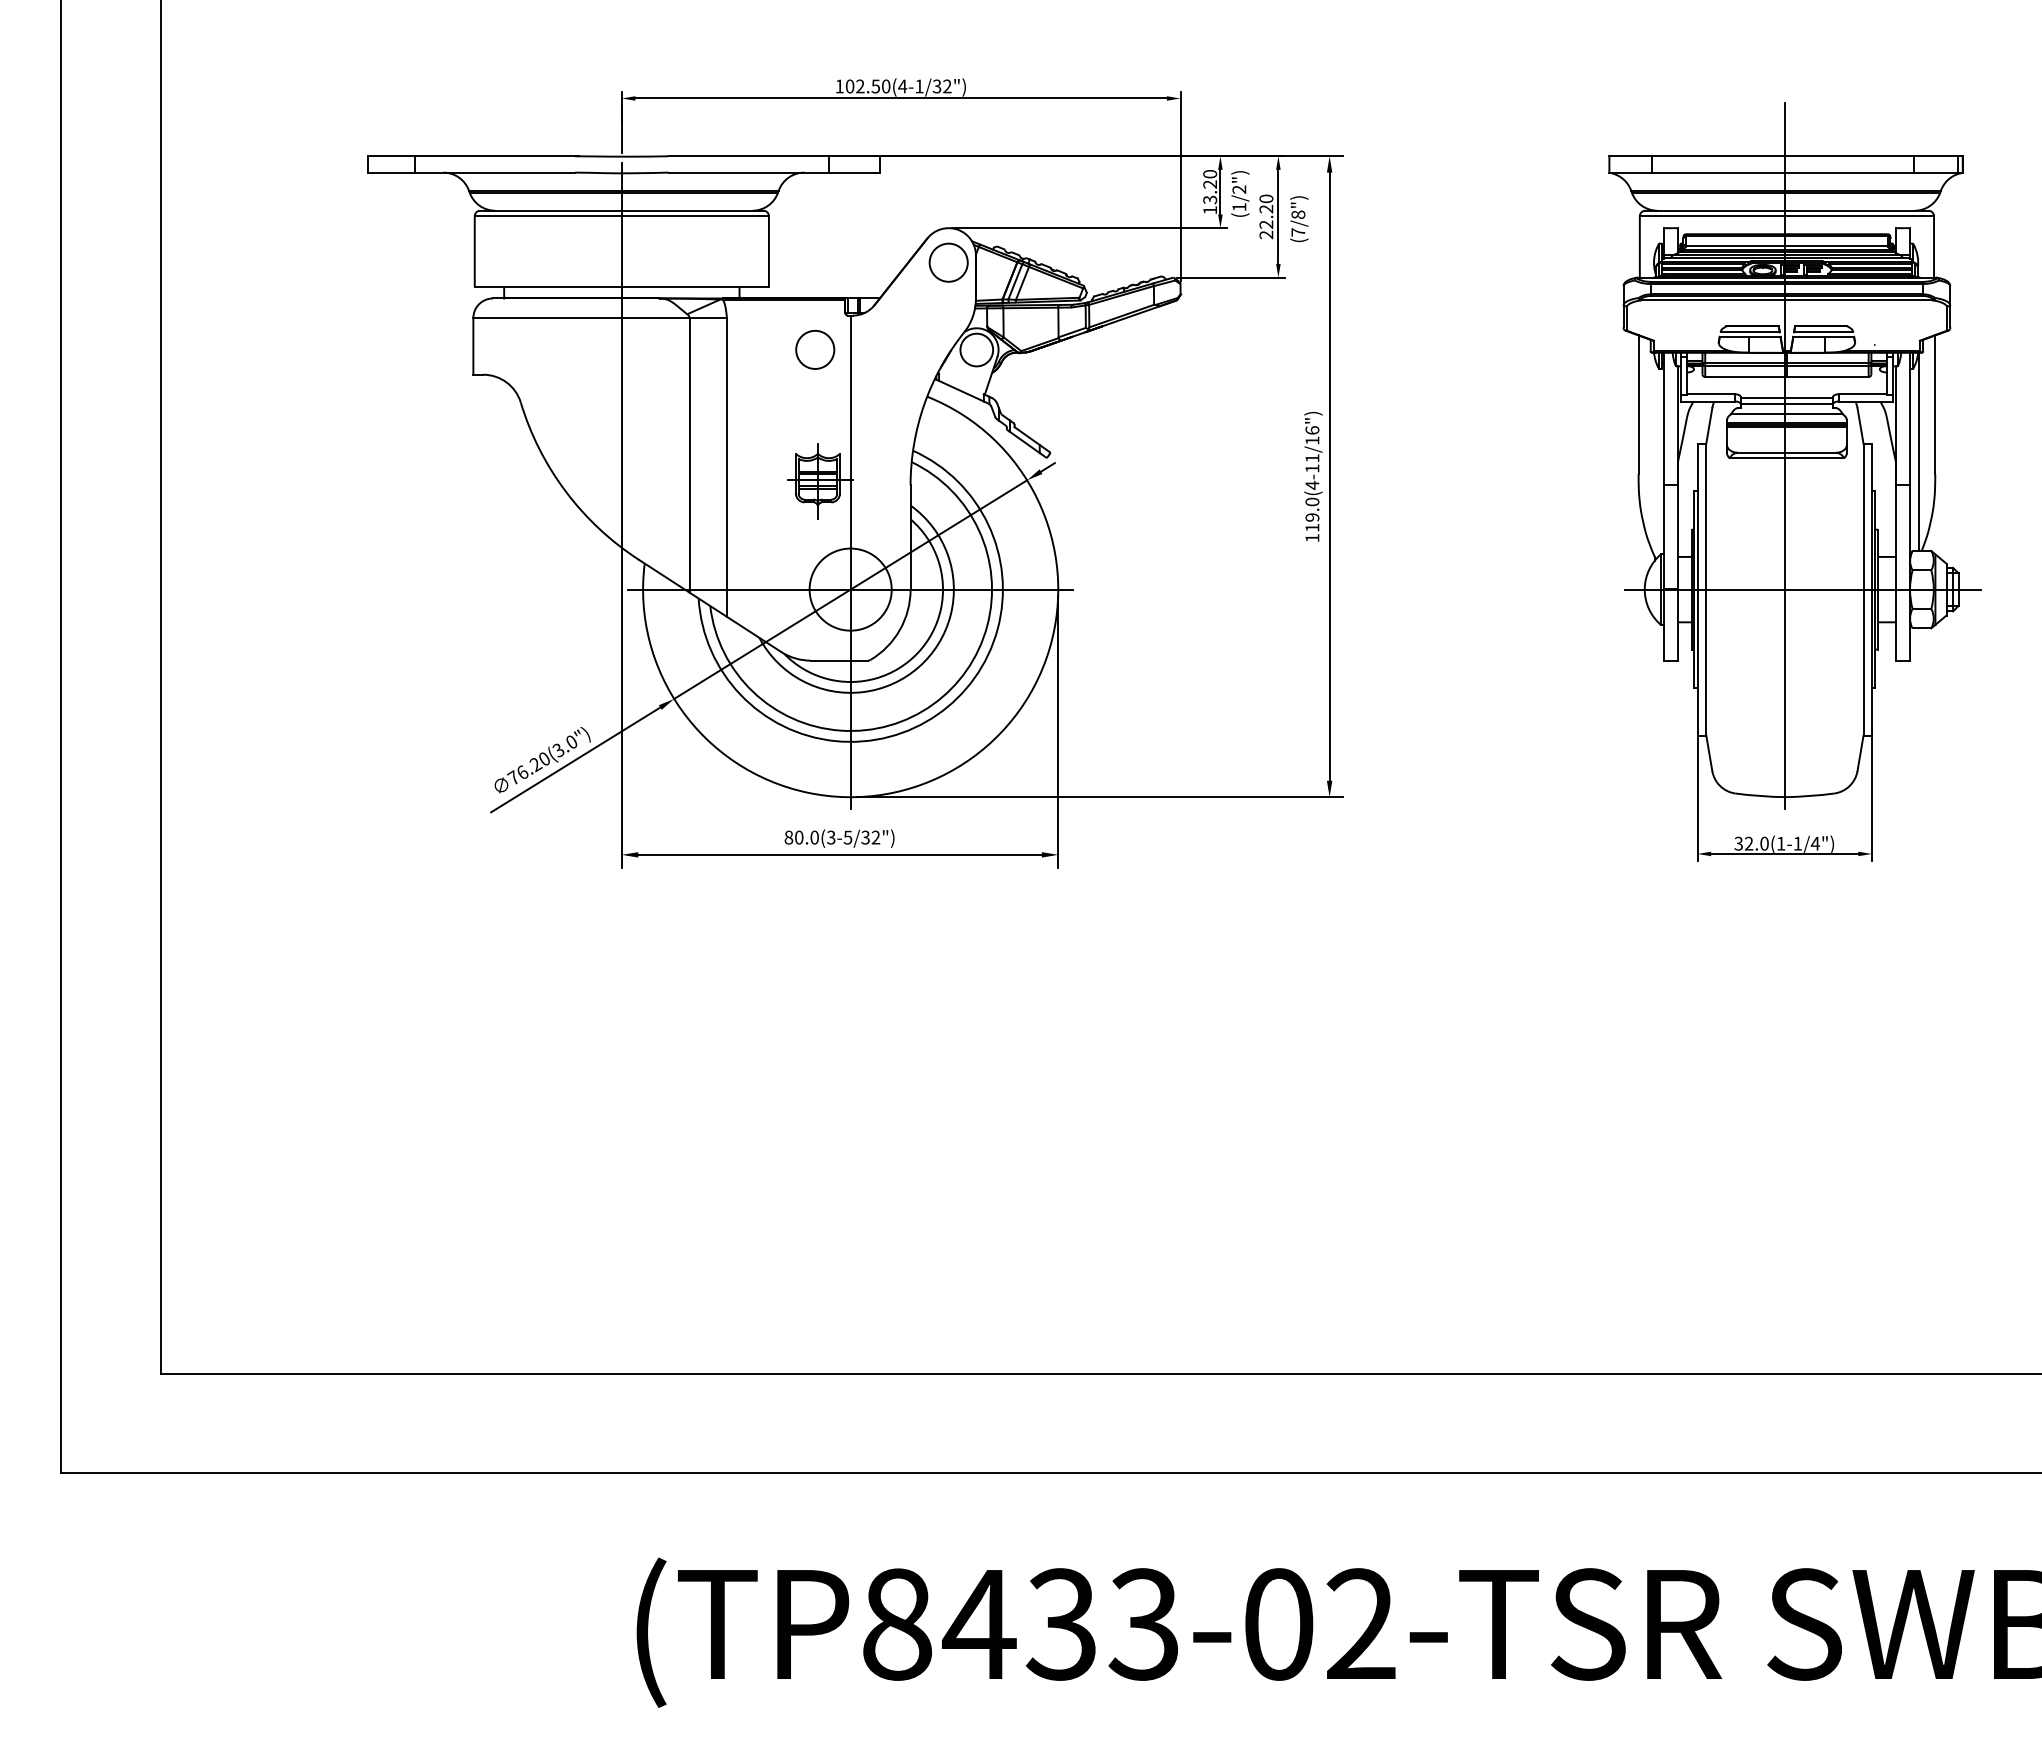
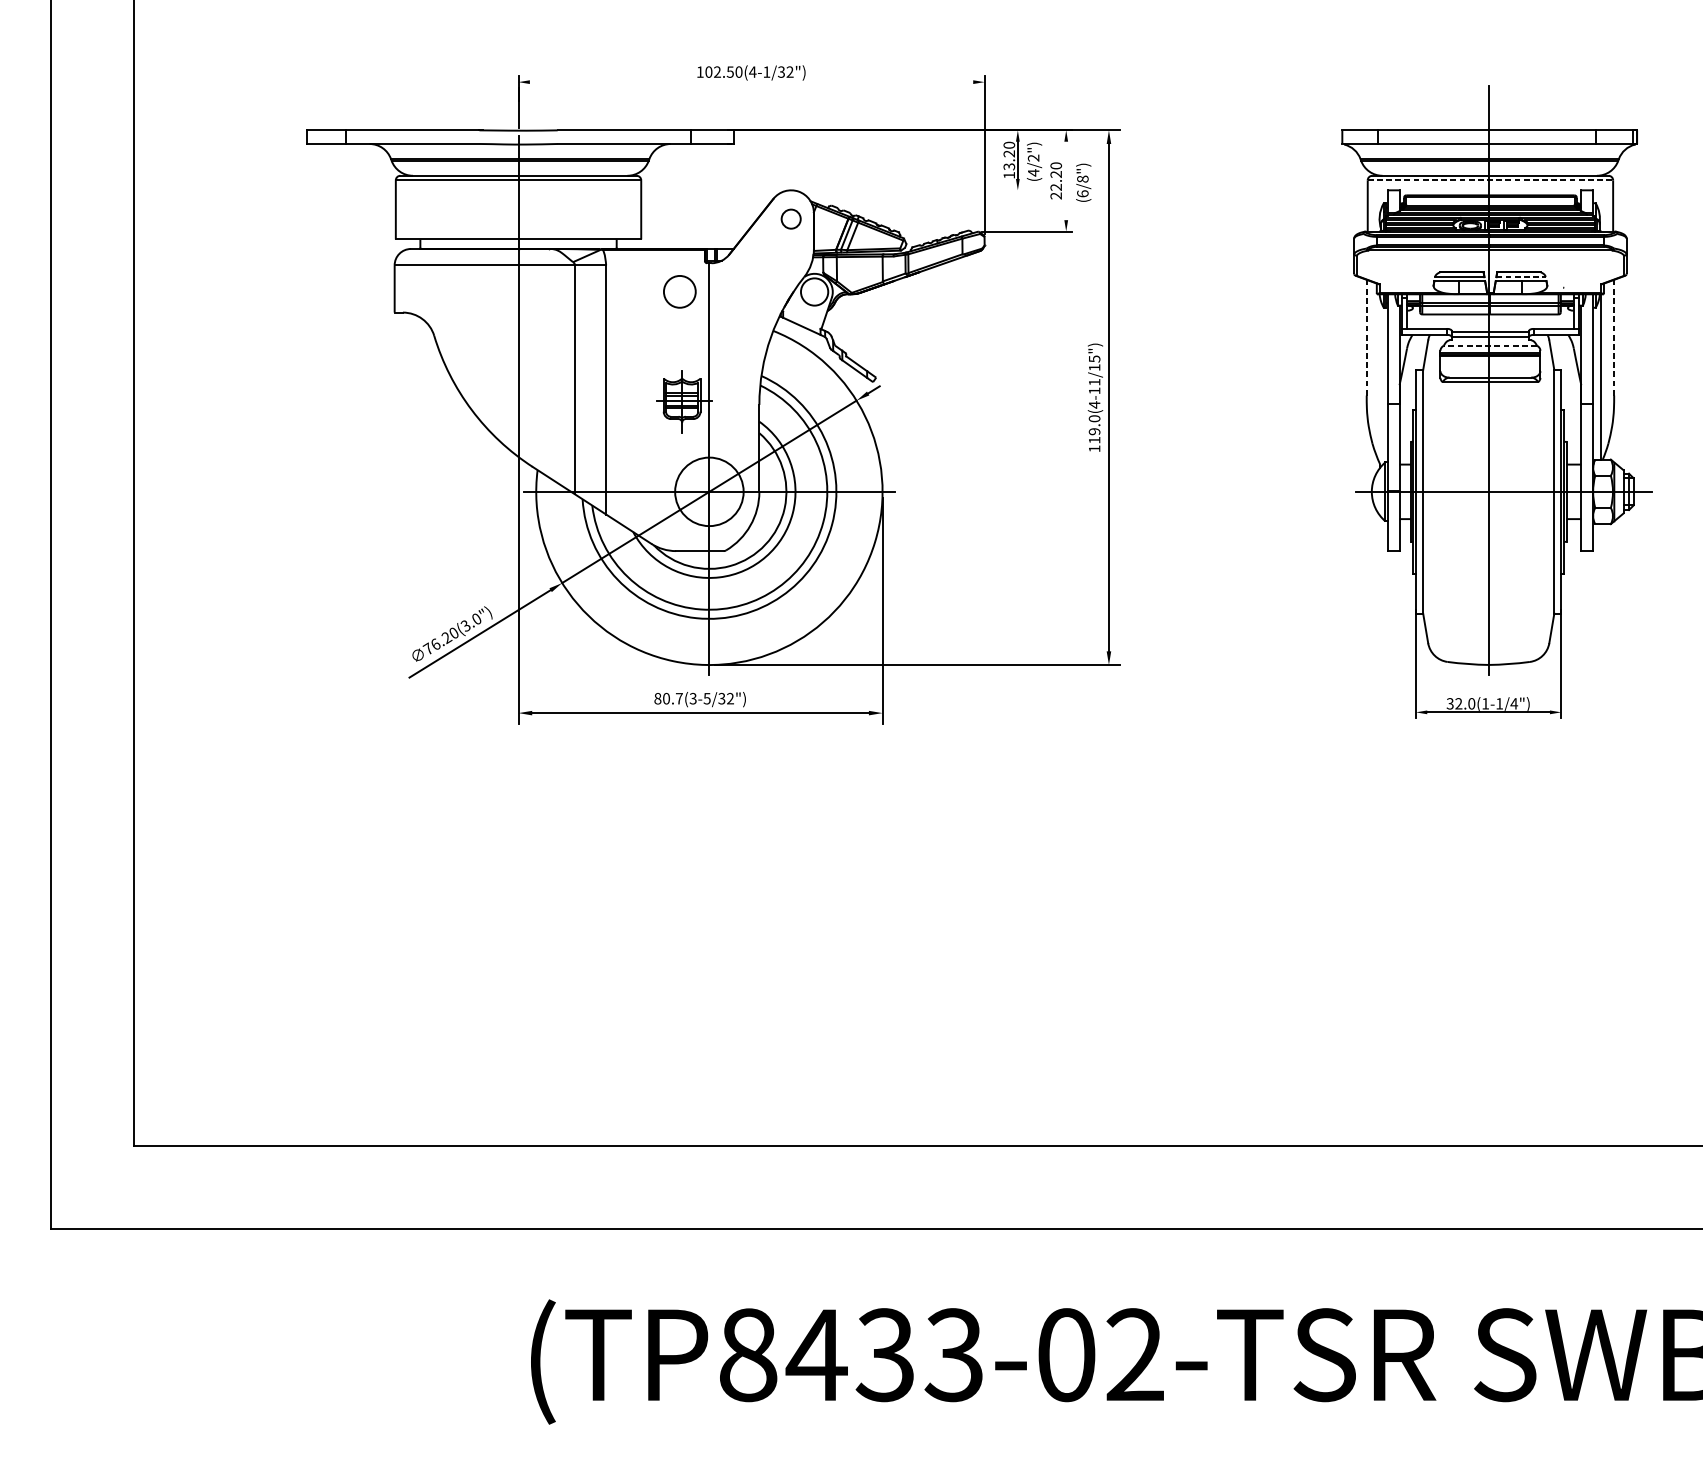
line: (900, 98) -> (750, 82), removed
text: (1239, 206) -> (1033, 172), (1/2") -> (4/2")
line: (1278, 216) -> (1066, 180), removed
line: (1787, 216) -> (1490, 180), solid -> dashed
line: (1089, 228) -> (908, 190), removed
text: (1298, 232) -> (1082, 193), (7/8") -> (6/8")
circle: (948, 262) -> (791, 218), size x0.6
line: (1823, 332) -> (1520, 277), solid -> dashed
line: (1638, 404) -> (1366, 337), solid -> dashed
line: (1935, 404) -> (1614, 337), solid -> dashed
line: (1786, 414) -> (1490, 345), solid -> dashed
text: (1312, 430) -> (1094, 359), 119.0(4-11/16") -> 119.0(4-11/15")
text: (814, 837) -> (679, 698), 80.0(3-5/32") -> 80.7(3-5/32")

